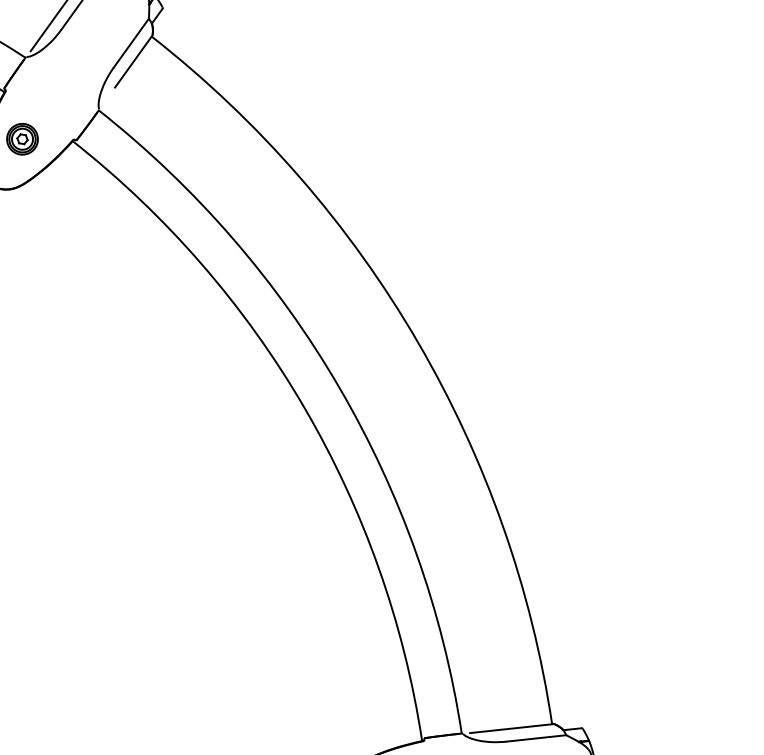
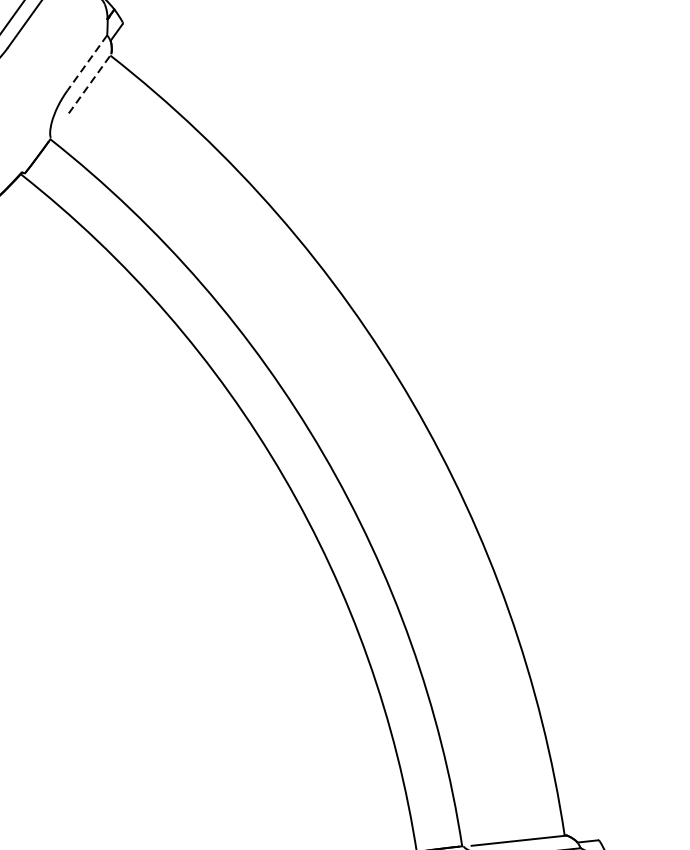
line: (131, 43) -> (87, 63), solid -> dashed
line: (134, 61) -> (90, 83), solid -> dashed

